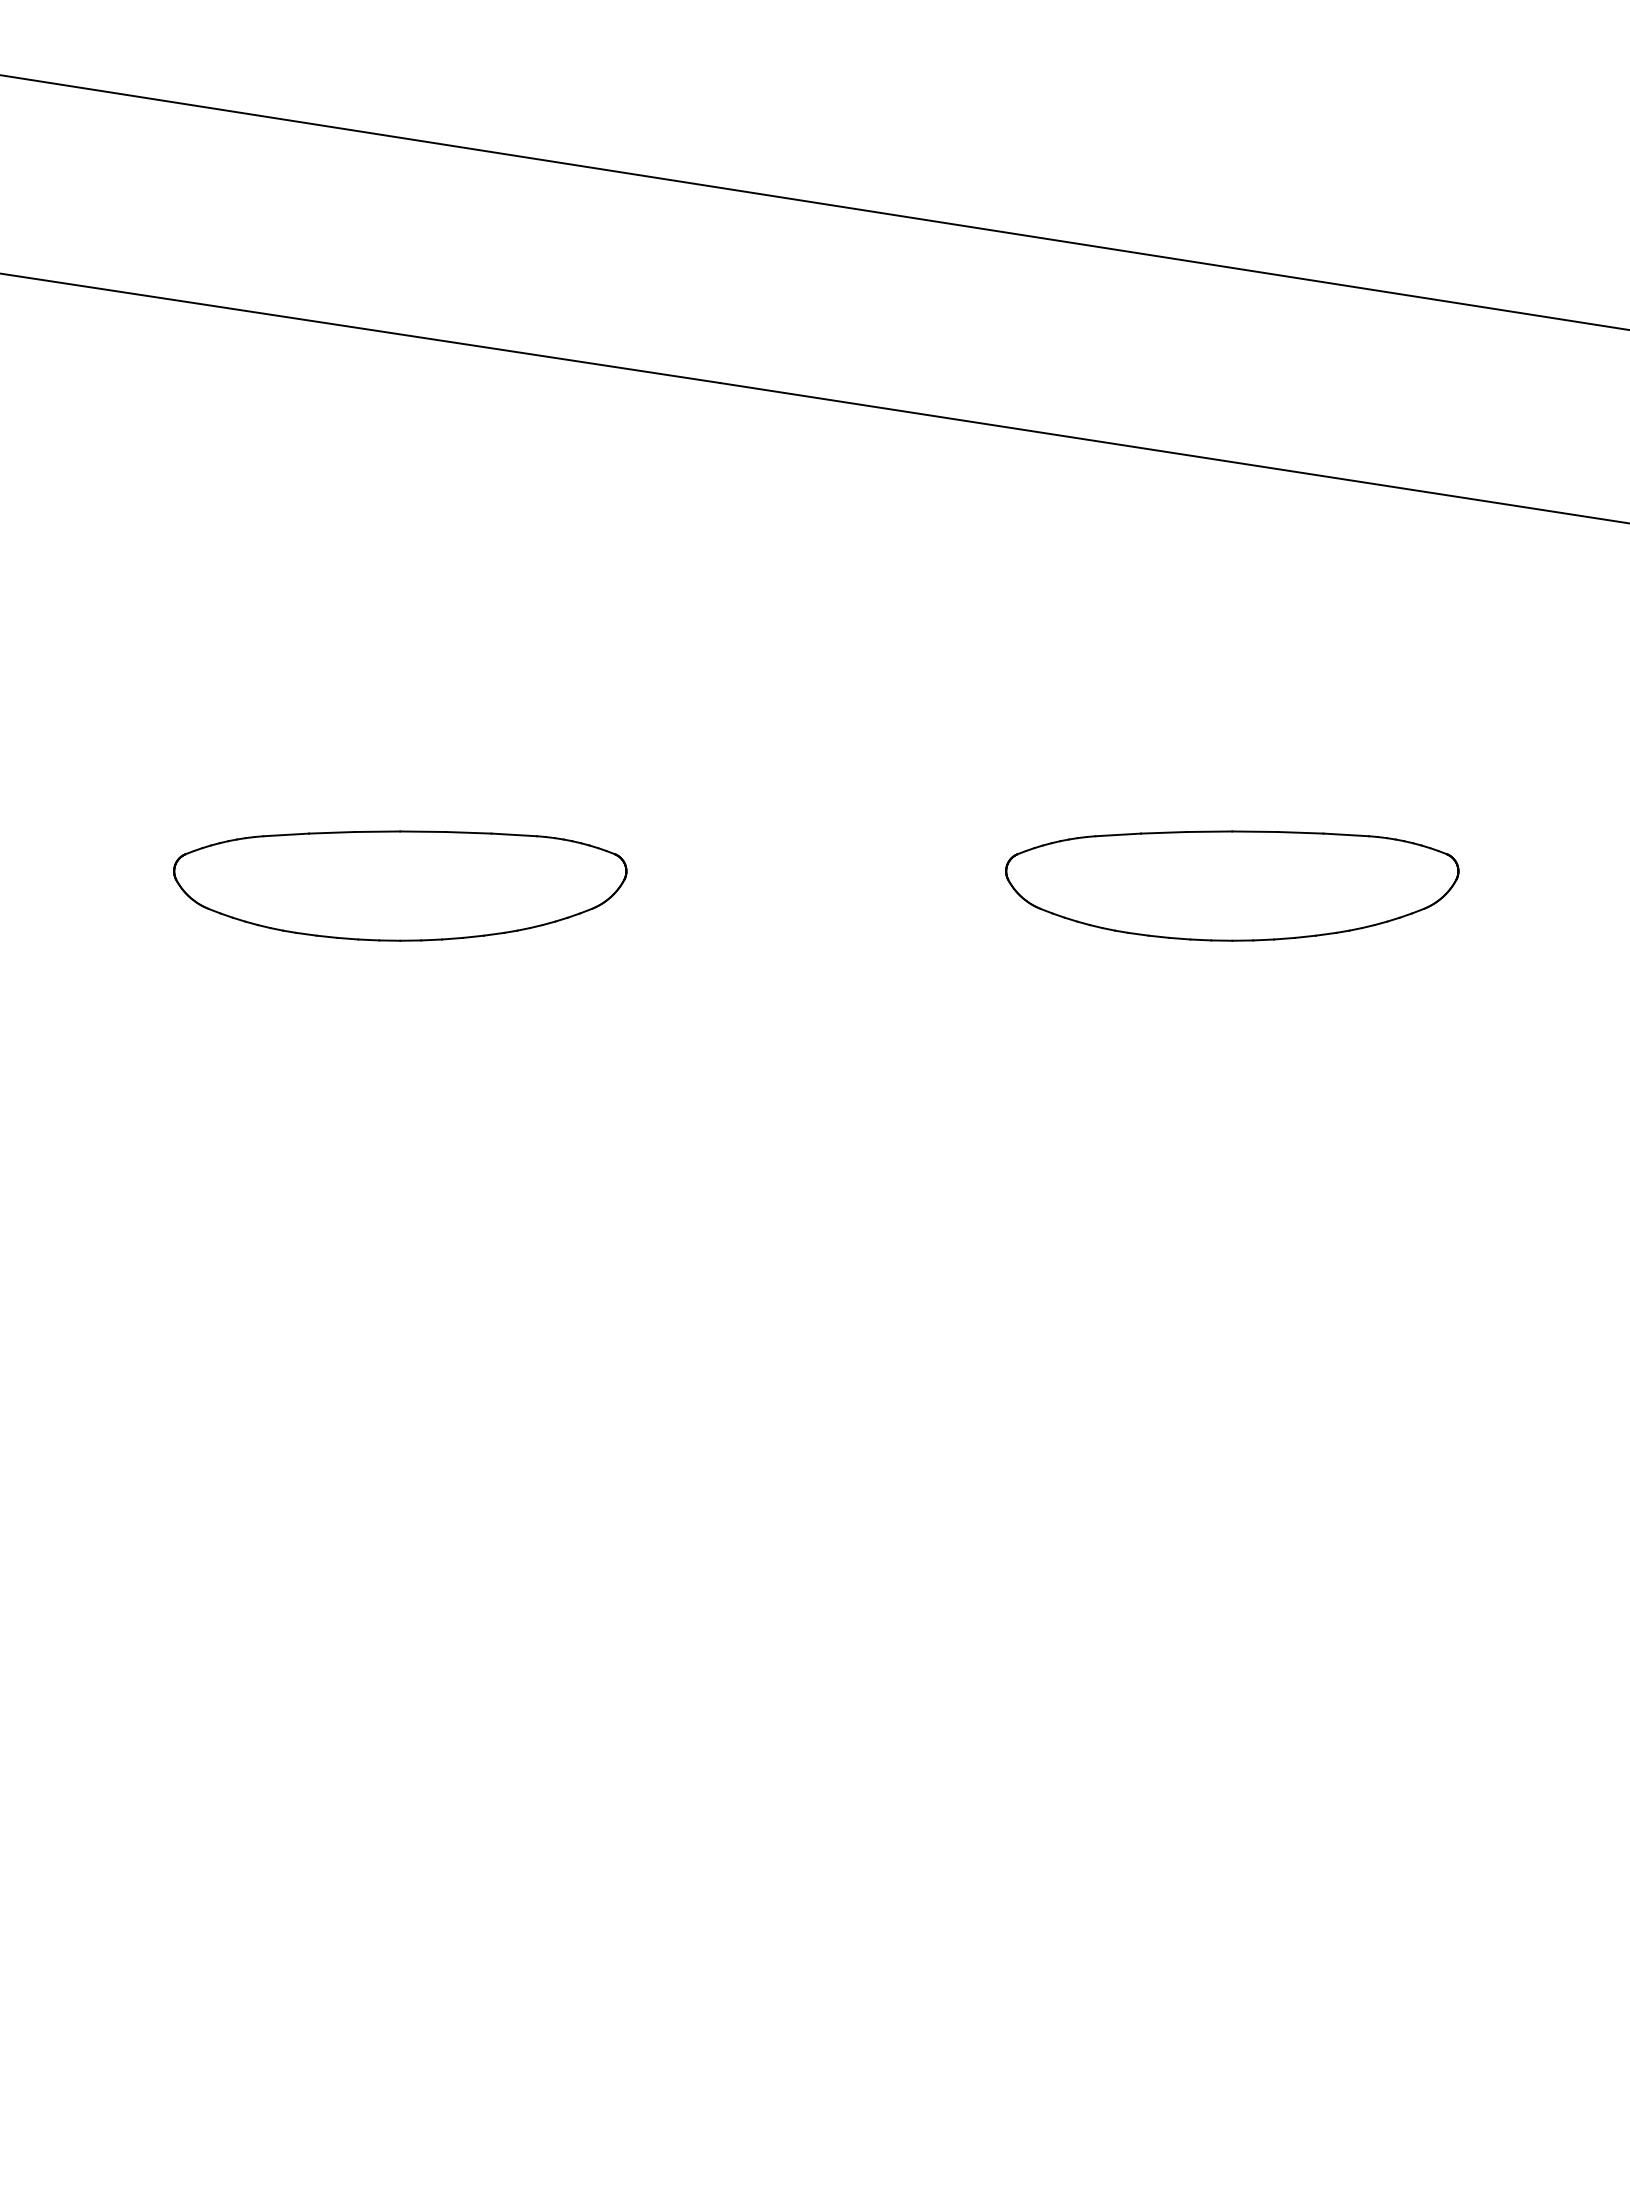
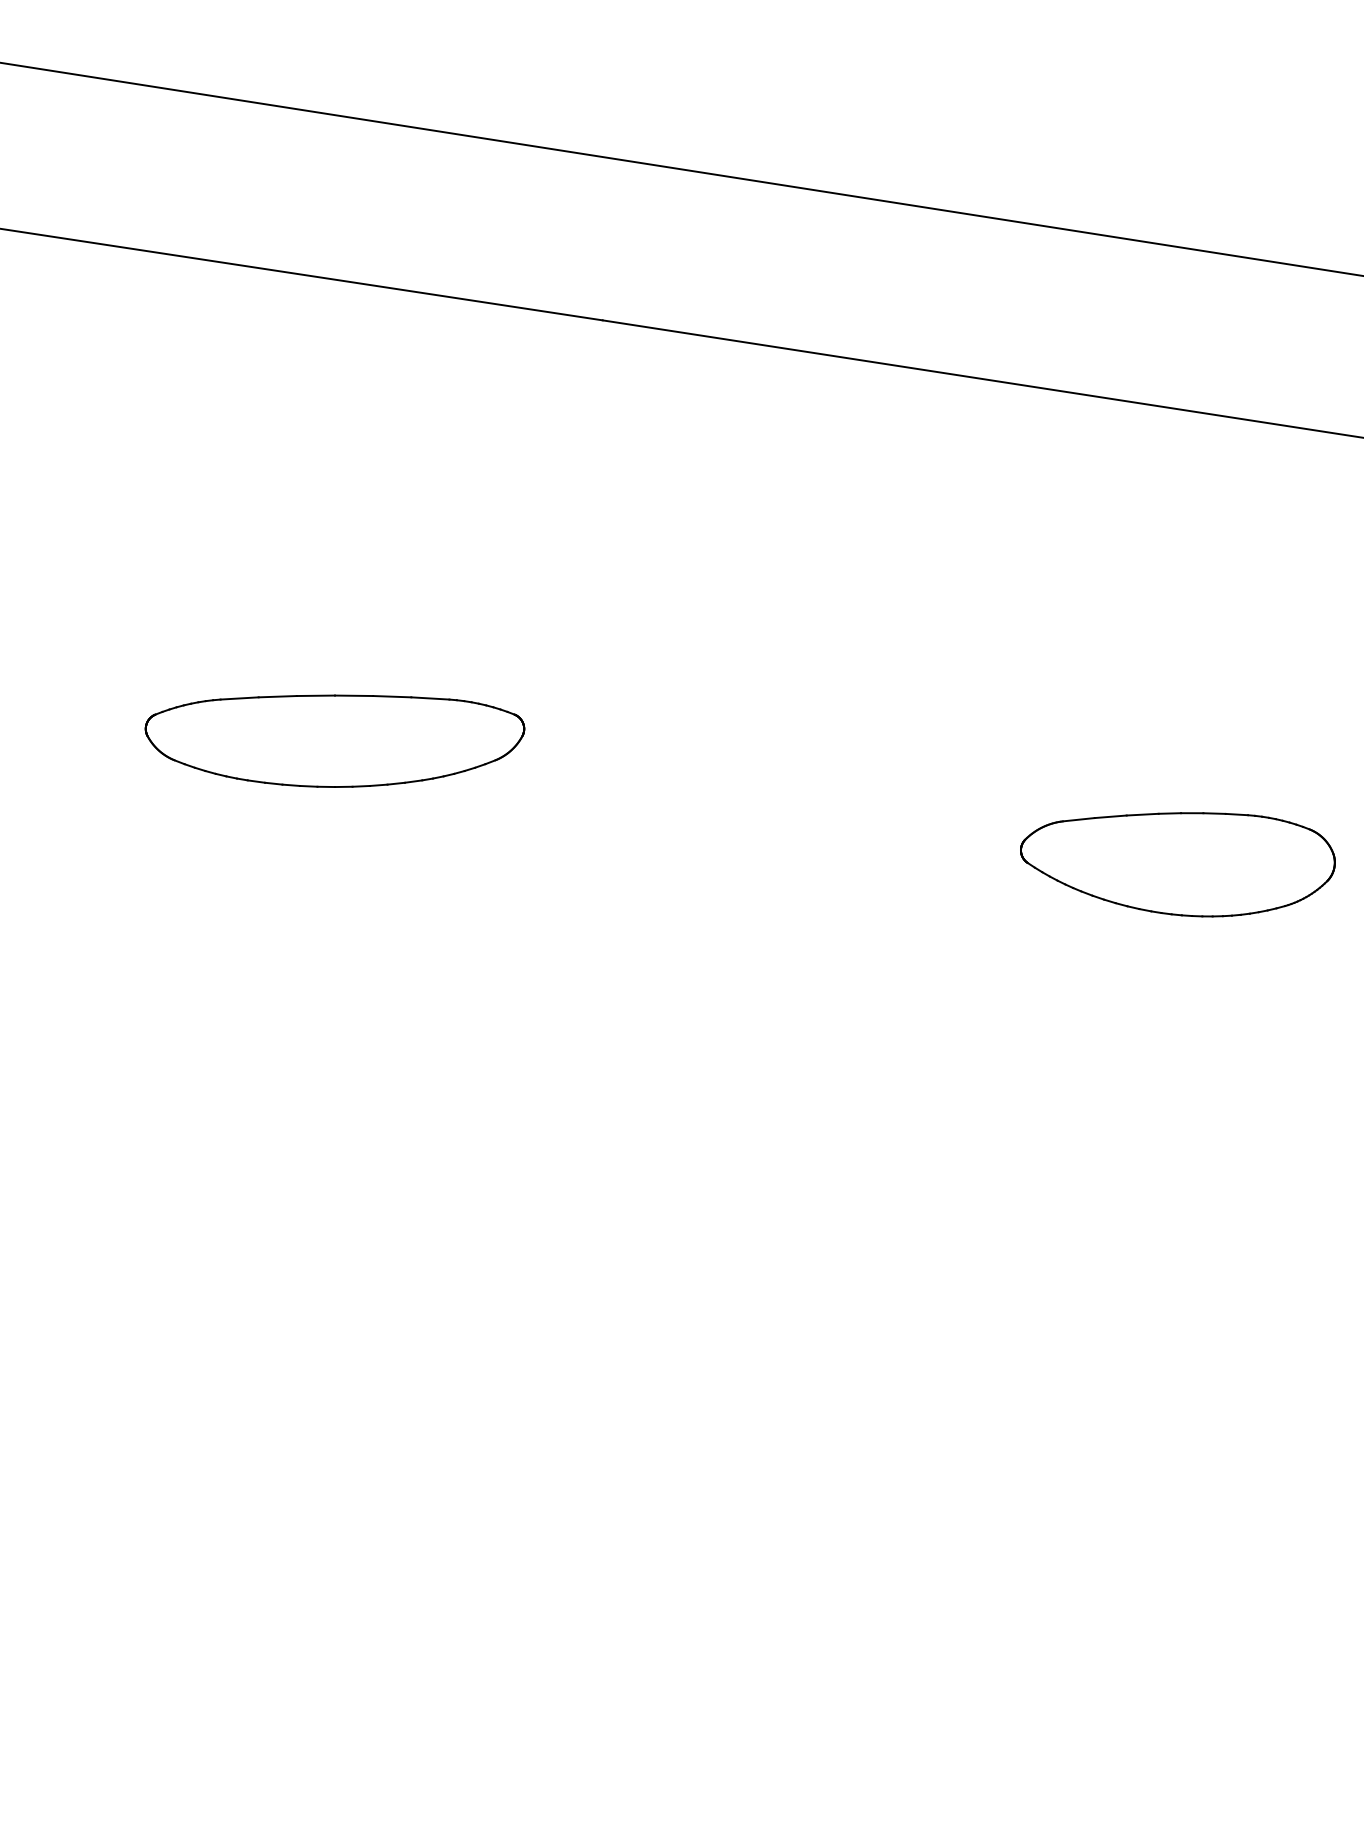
part: (1232, 885) -> (1031, 740), removed
part: (1407, 1033) -> (1177, 864), added

